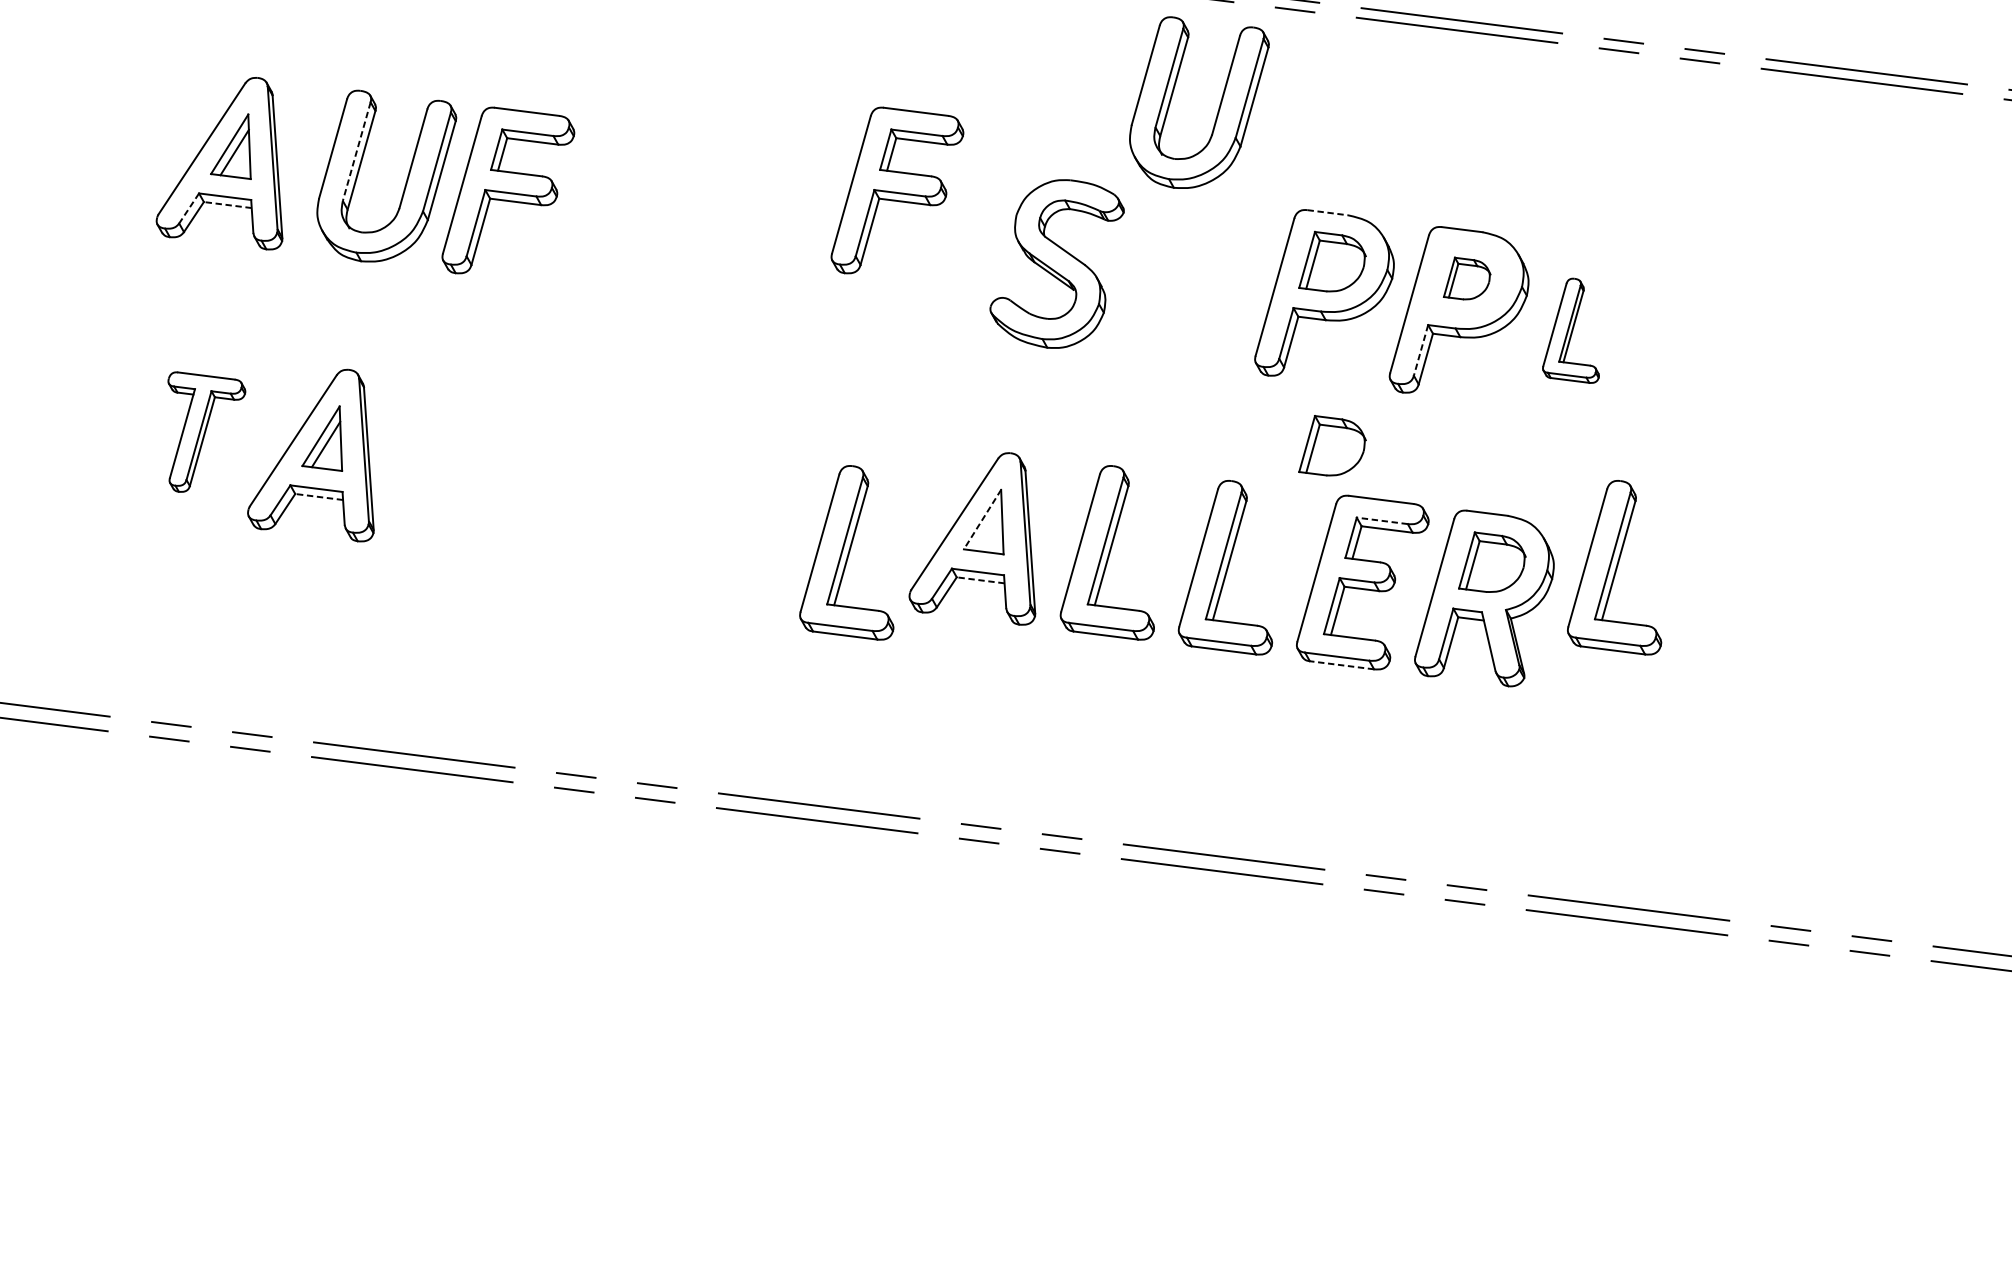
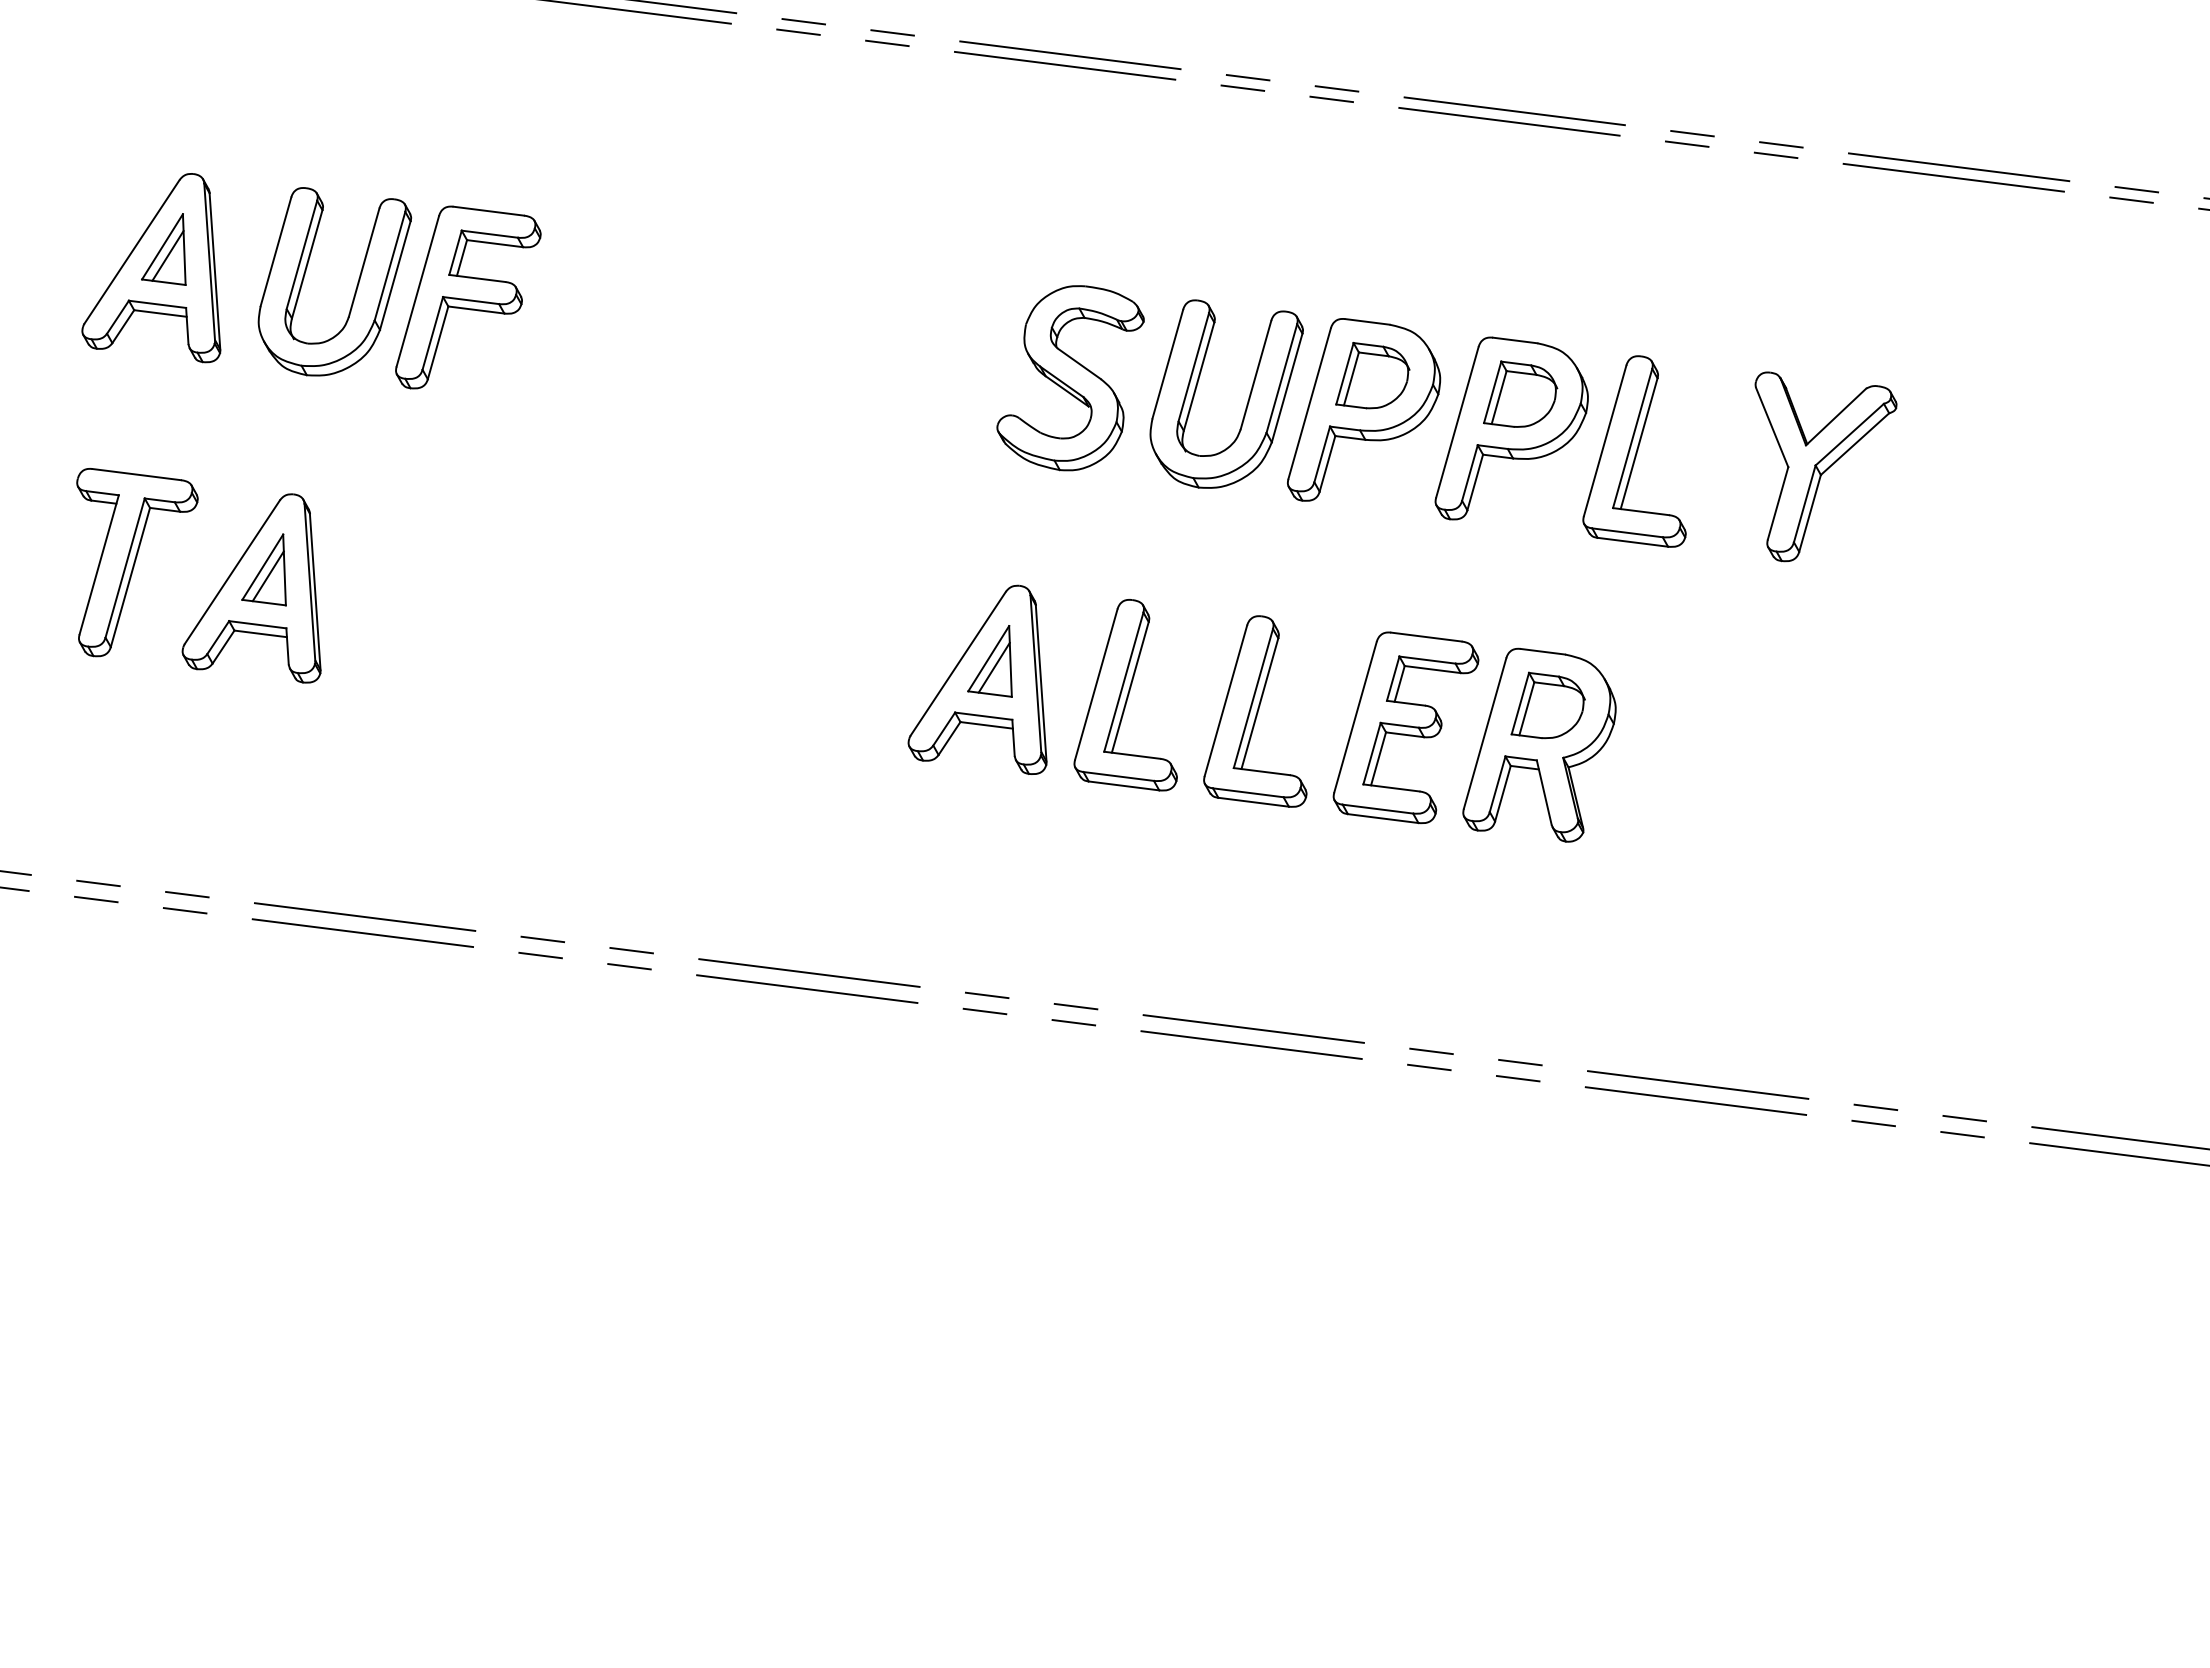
part: (1218, 108) -> (1247, 400), moved
line: (356, 152) -> (301, 255), dashed -> solid
part: (897, 190) -> (895, 297), removed
line: (226, 205) -> (159, 313), dashed -> solid
line: (189, 208) -> (118, 317), dashed -> solid
line: (1328, 212) -> (1368, 321), dashed -> solid
part: (1467, 277) -> (1520, 393), size x1.43
part: (1570, 330) -> (1634, 451), size x1.67
part: (1745, 344) -> (1825, 466), added
line: (1420, 350) -> (1469, 473), dashed -> solid
part: (206, 431) -> (137, 562), size x1.43
part: (1332, 445) -> (1372, 577), removed
line: (318, 496) -> (260, 633), dashed -> solid
line: (982, 519) -> (988, 658), dashed -> solid
line: (1381, 521) -> (1426, 660), dashed -> solid
line: (986, 527) -> (993, 667), added
part: (846, 553) -> (839, 695), removed
part: (1614, 567) -> (1682, 711), removed
line: (980, 580) -> (986, 725), dashed -> solid
line: (1342, 665) -> (1383, 818), dashed -> solid

